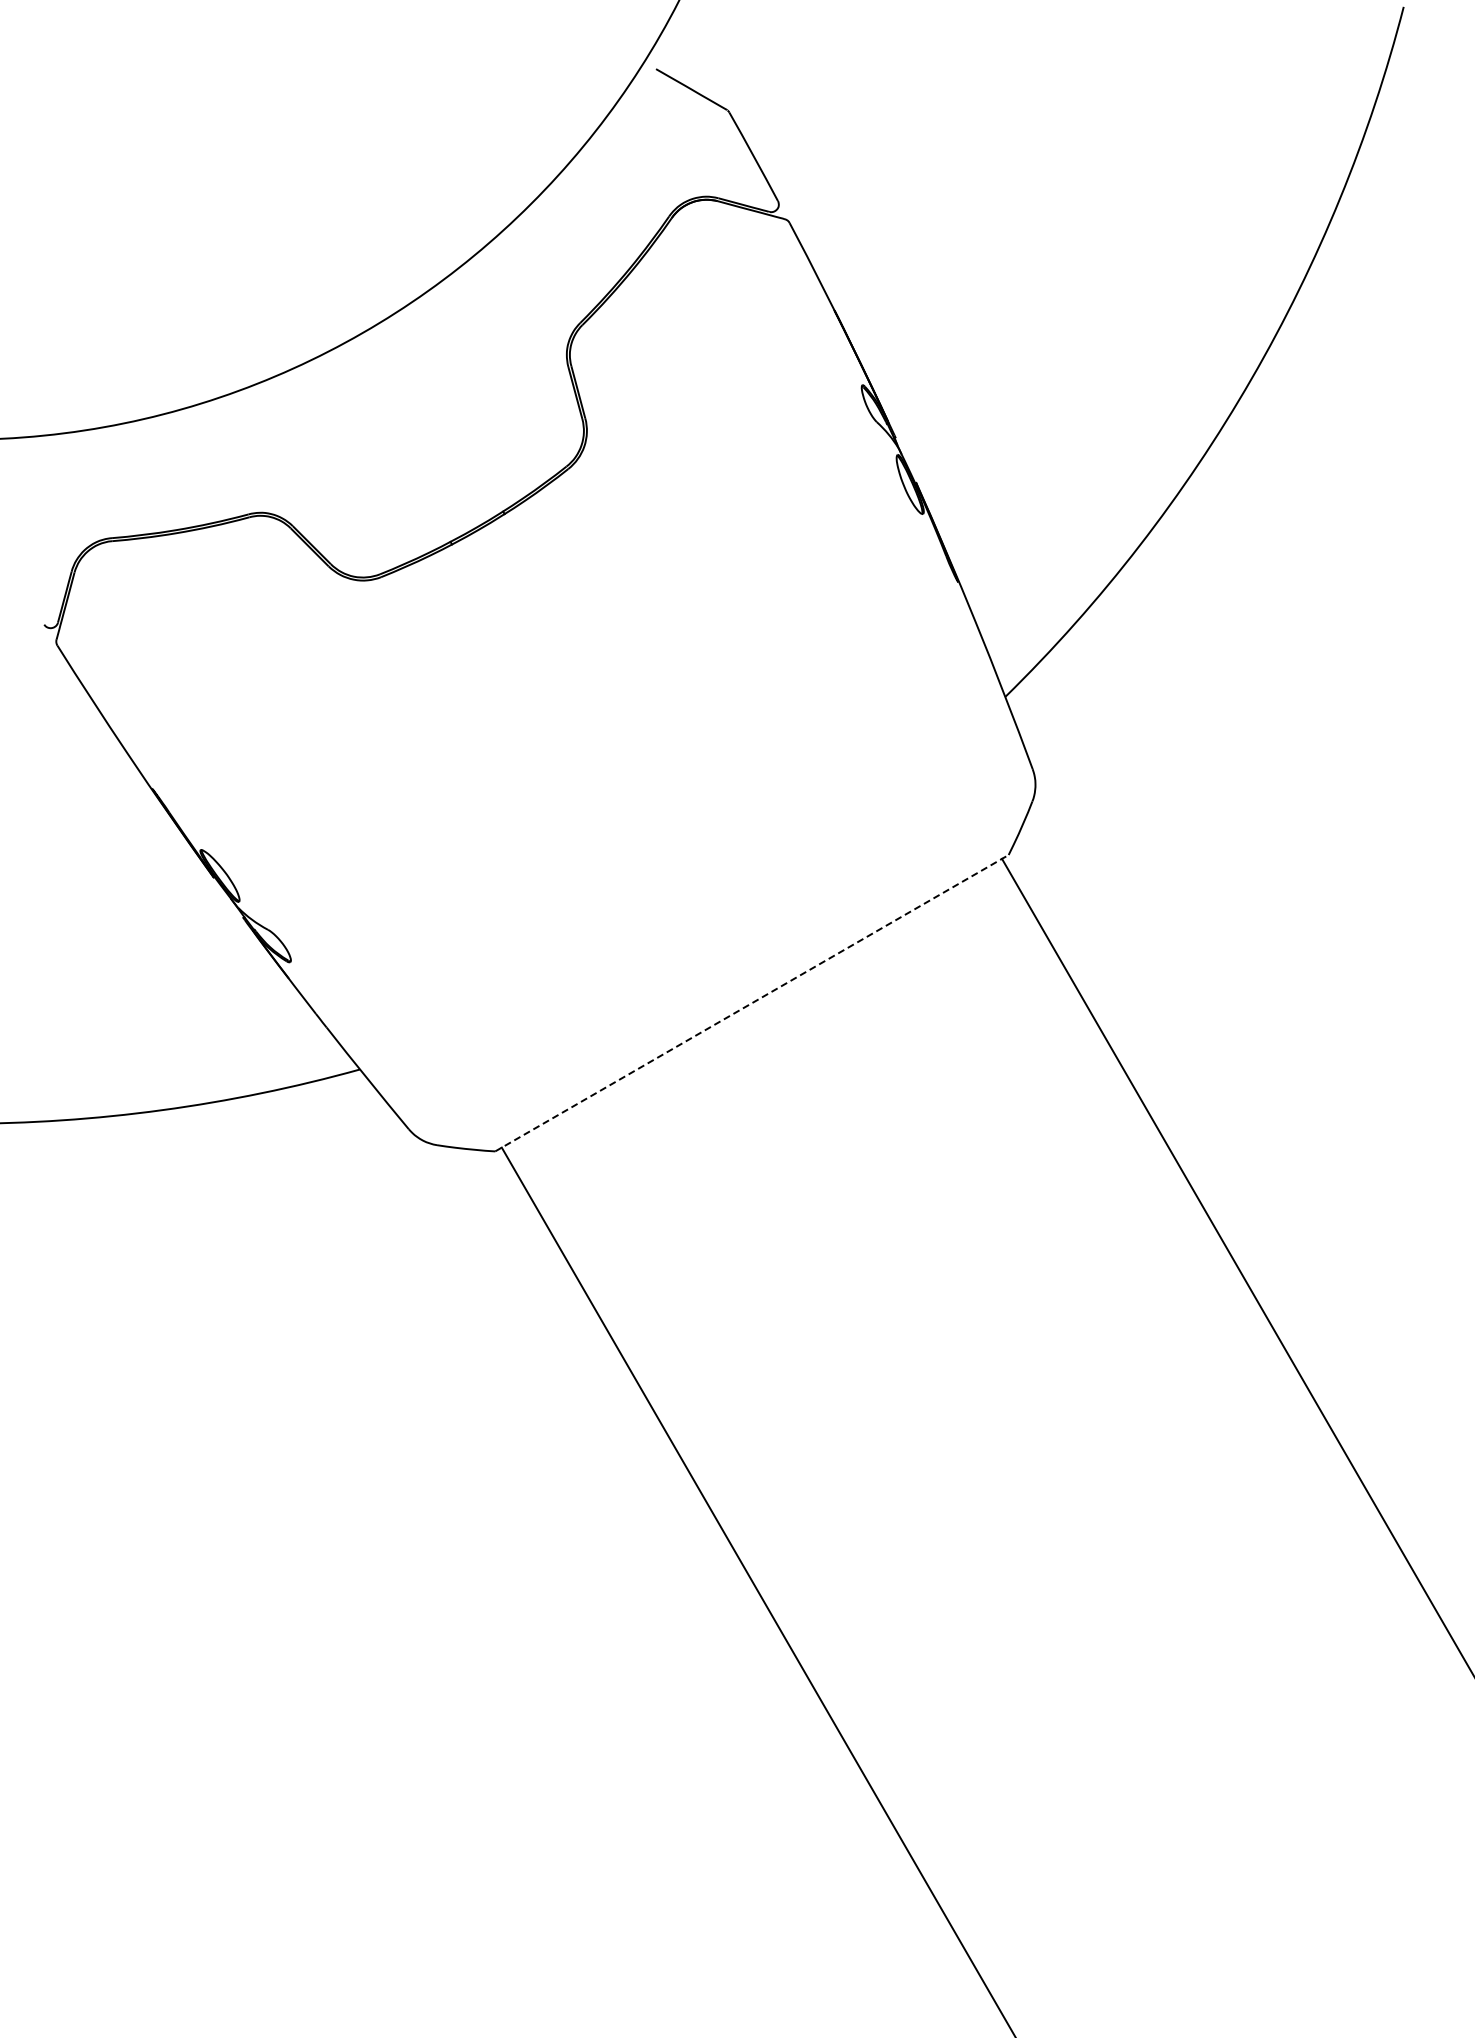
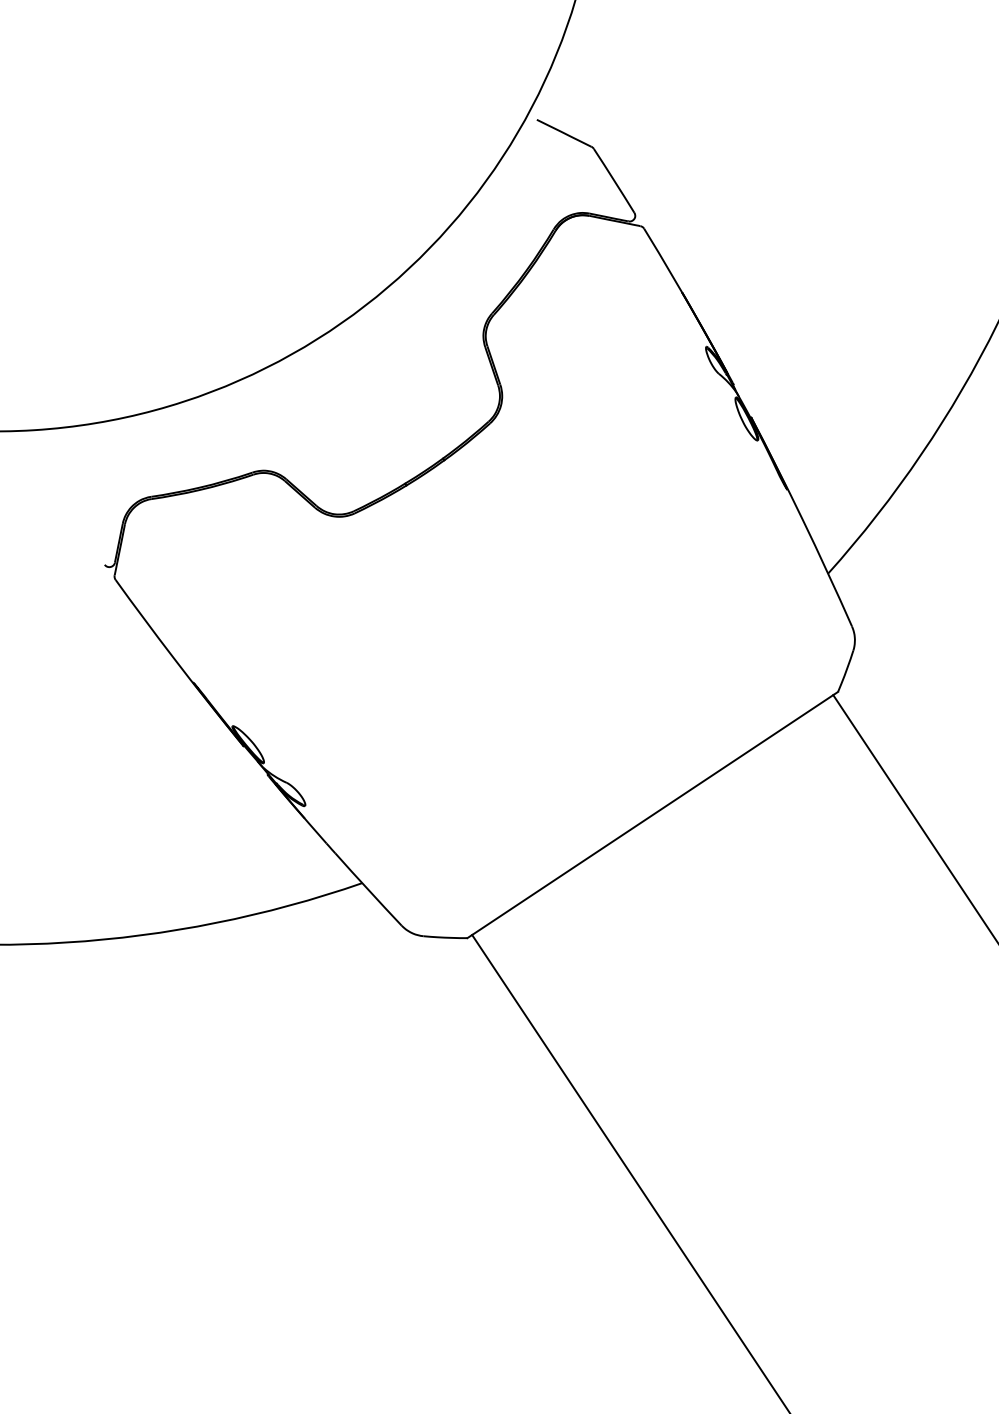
line: (752, 1002) -> (653, 814), dashed -> solid

